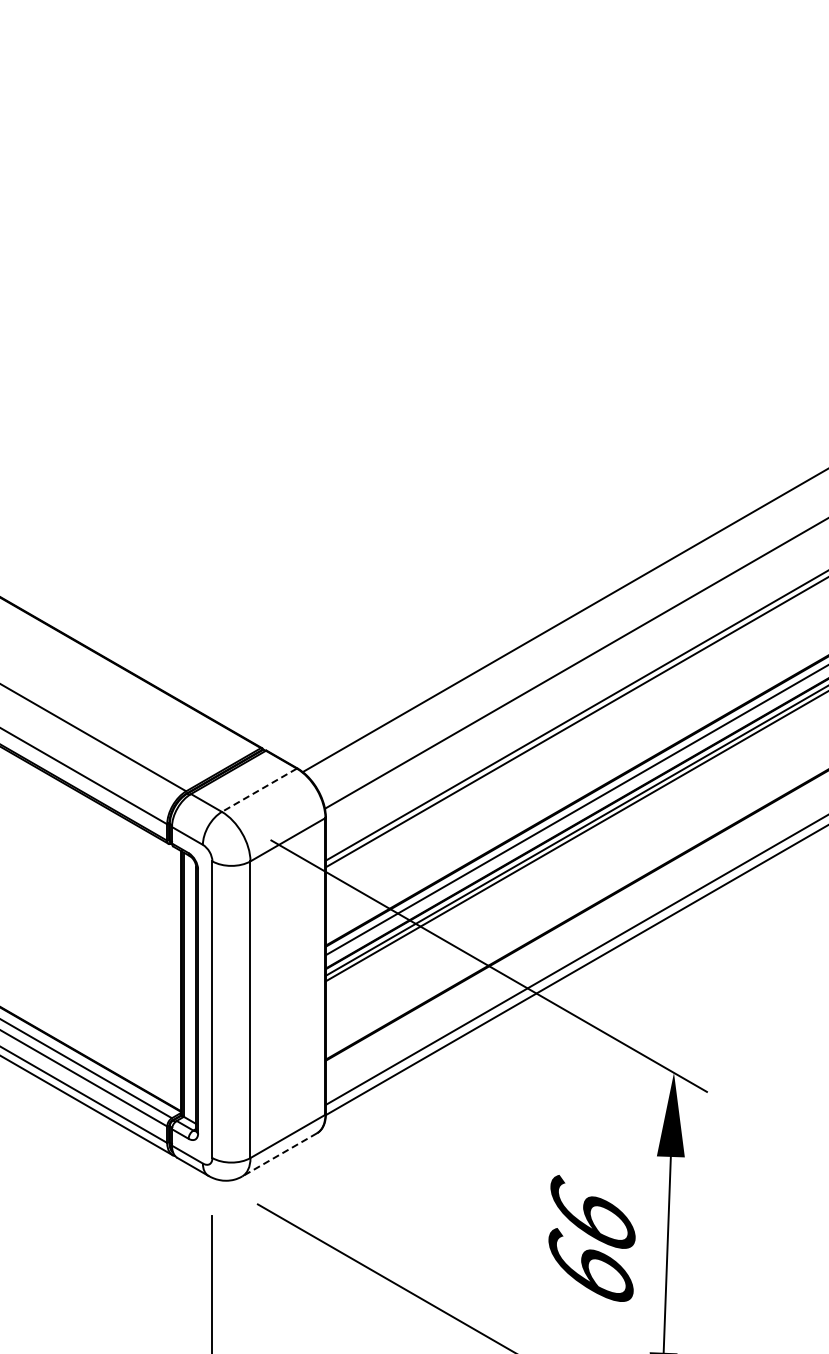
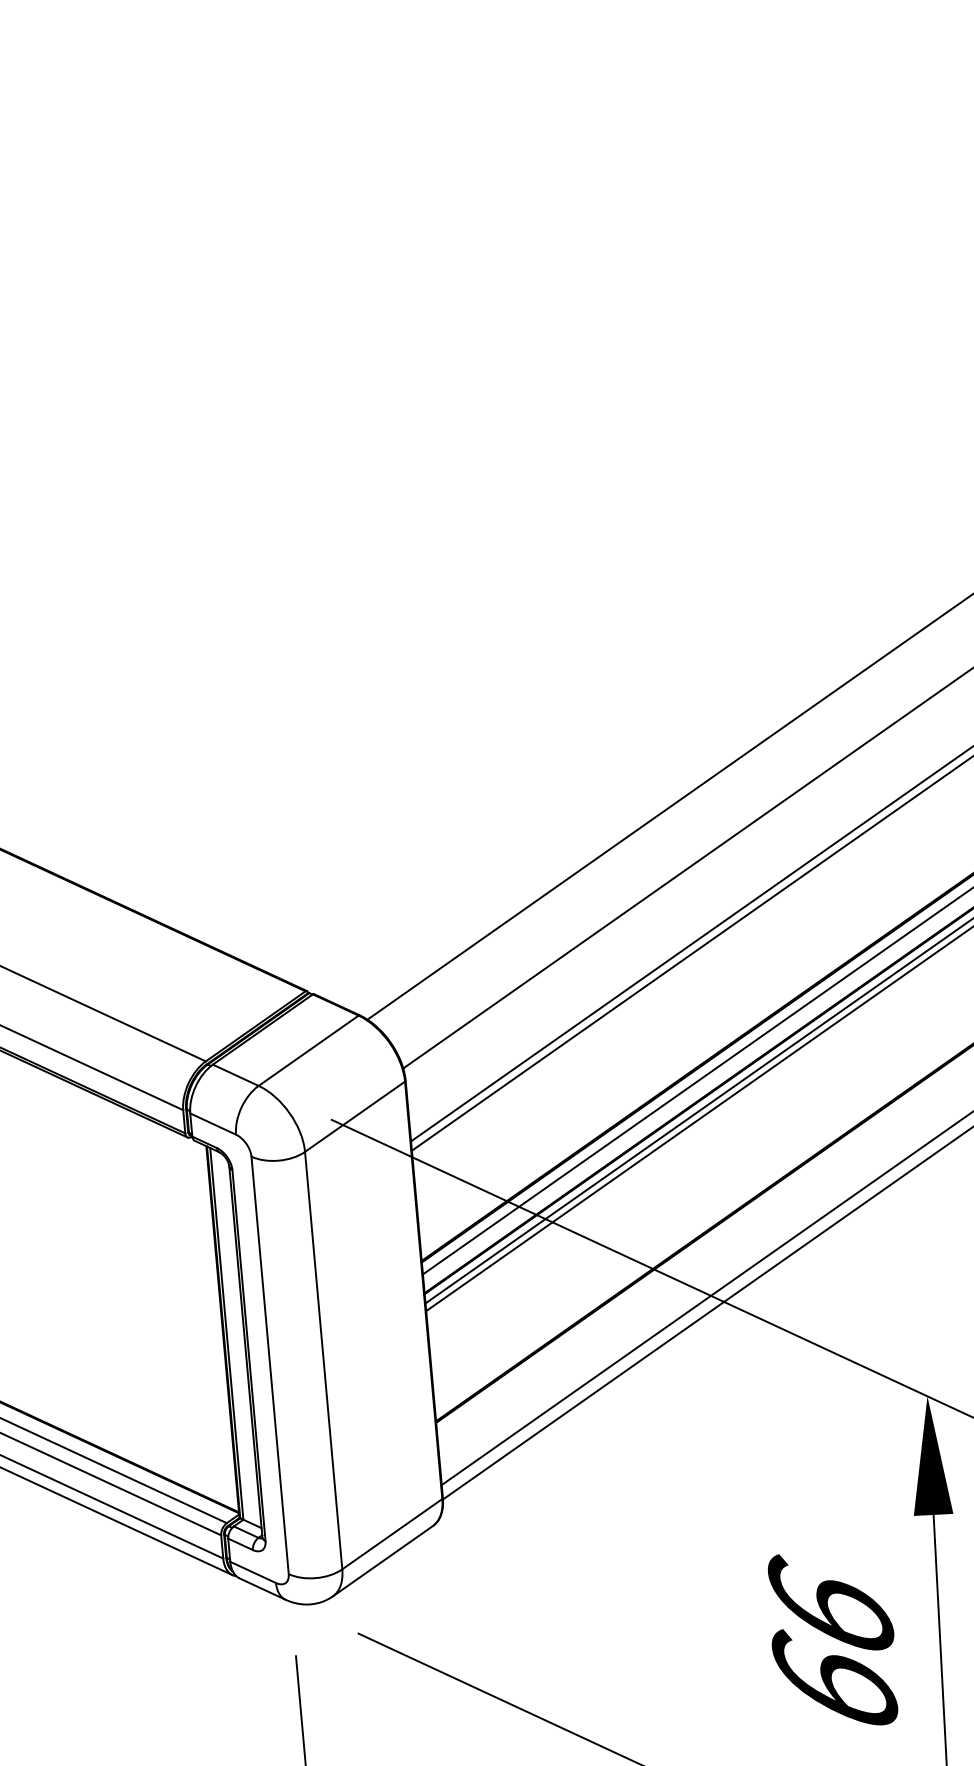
line: (258, 790) -> (307, 1051), dashed -> solid
line: (279, 1155) -> (382, 1562), dashed -> solid

